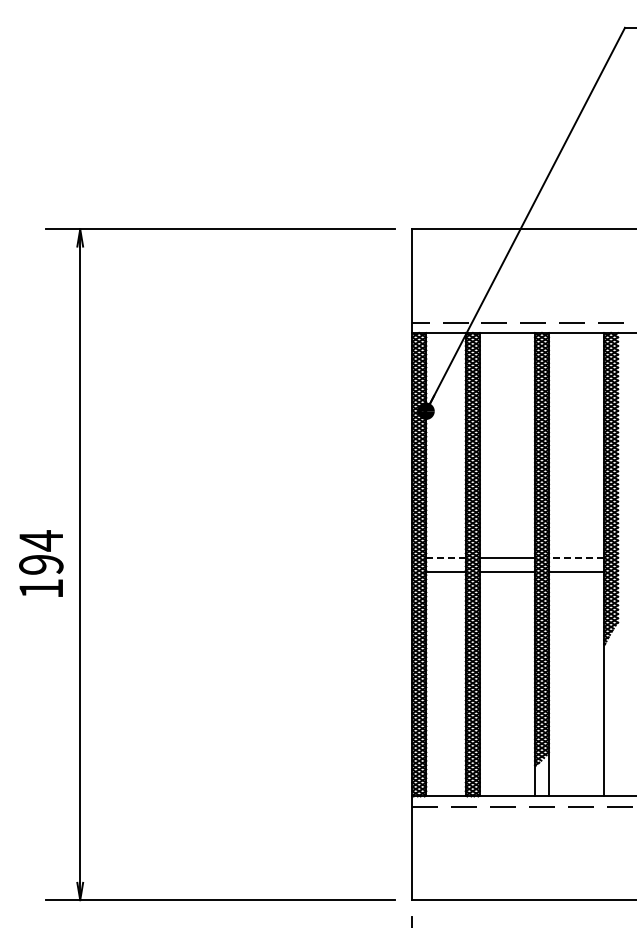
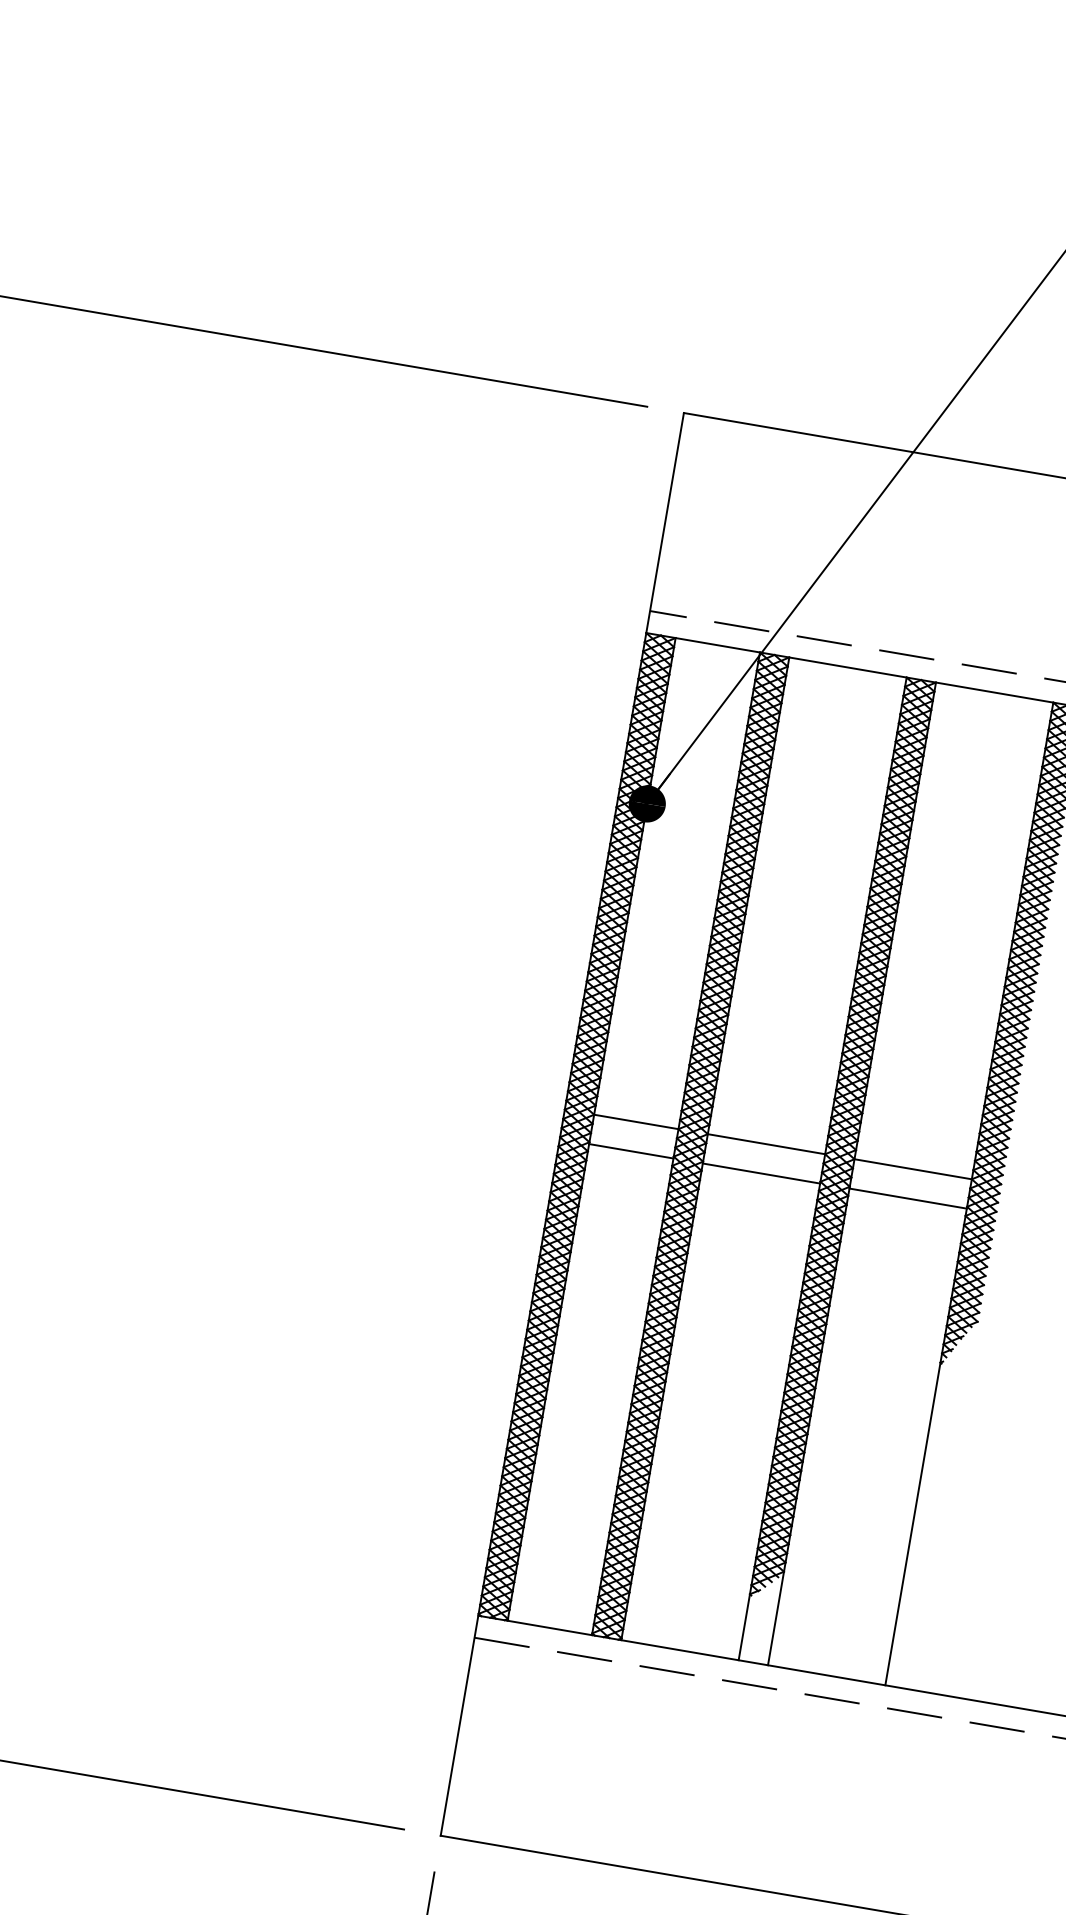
line: (446, 557) -> (637, 1121), dashed -> solid
line: (576, 557) -> (913, 1168), dashed -> solid

